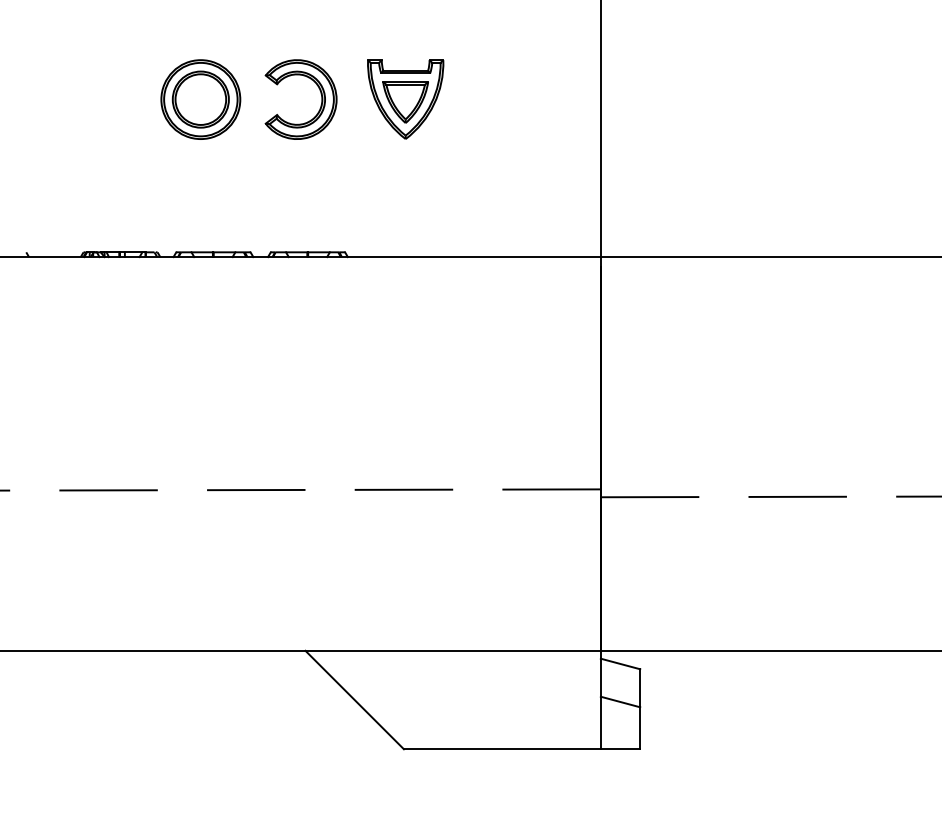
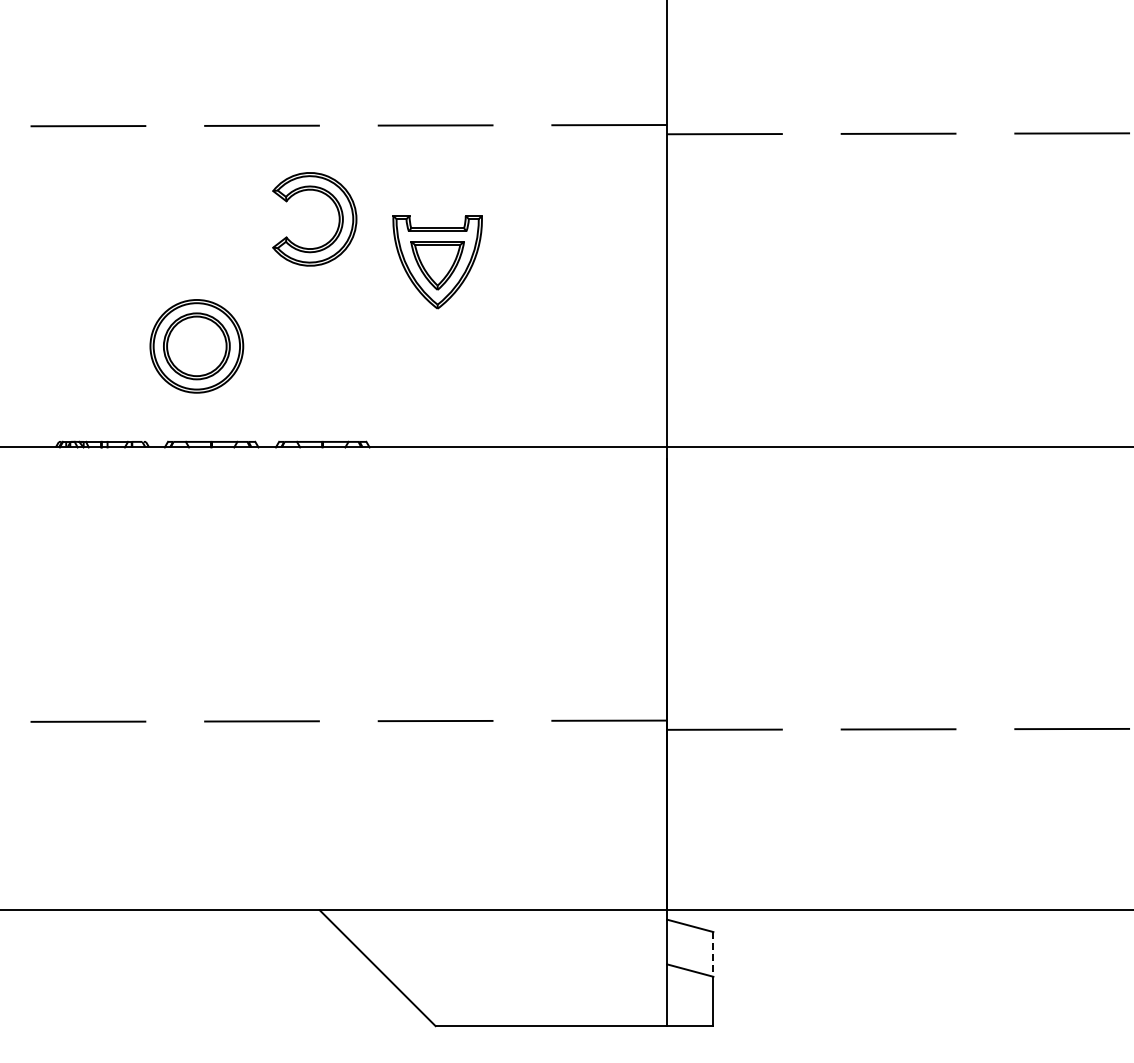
part: (200, 99) -> (196, 346), moved
part: (321, 99) -> (338, 219), moved
line: (640, 688) -> (713, 954), solid -> dashed

